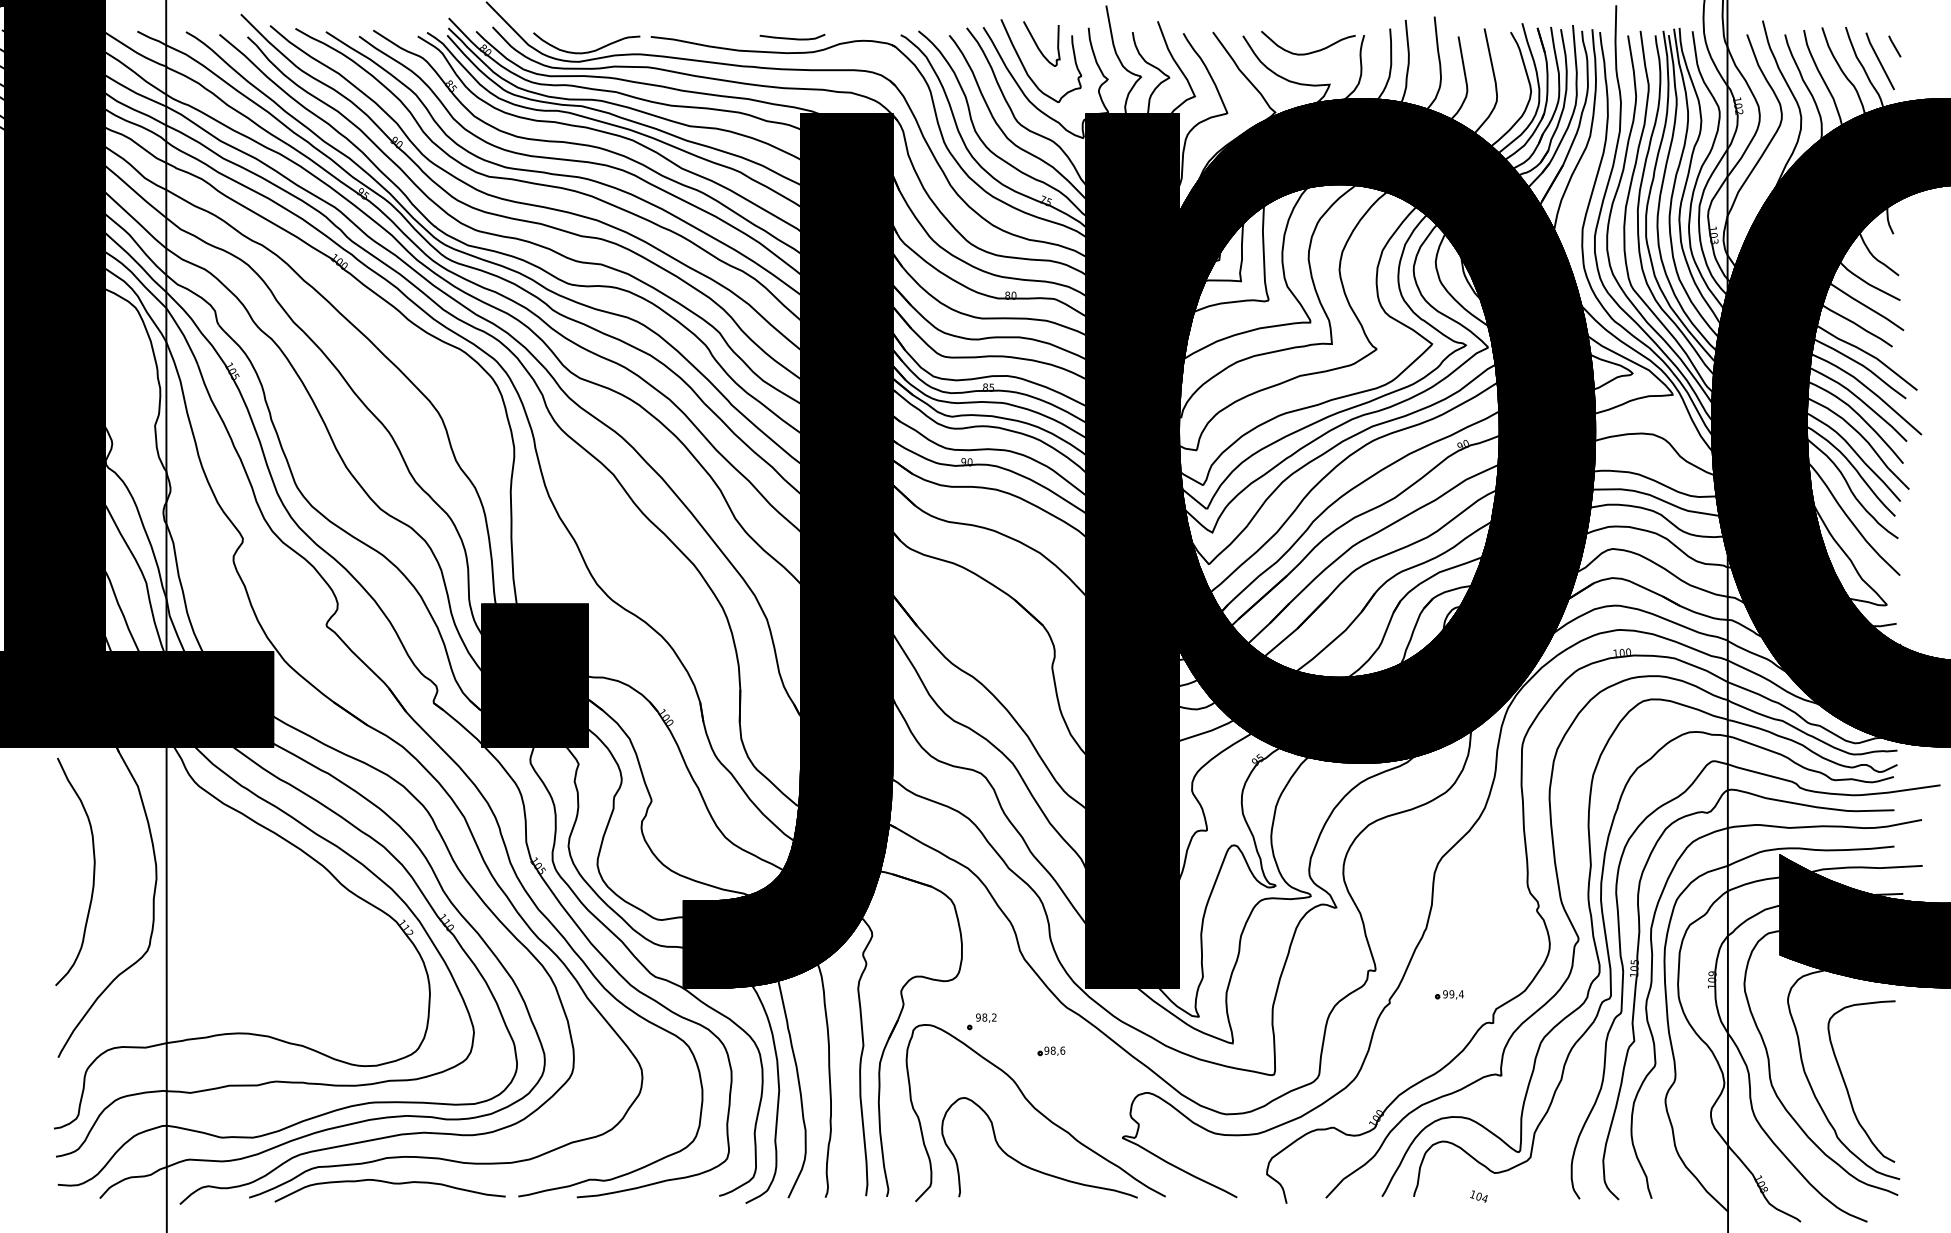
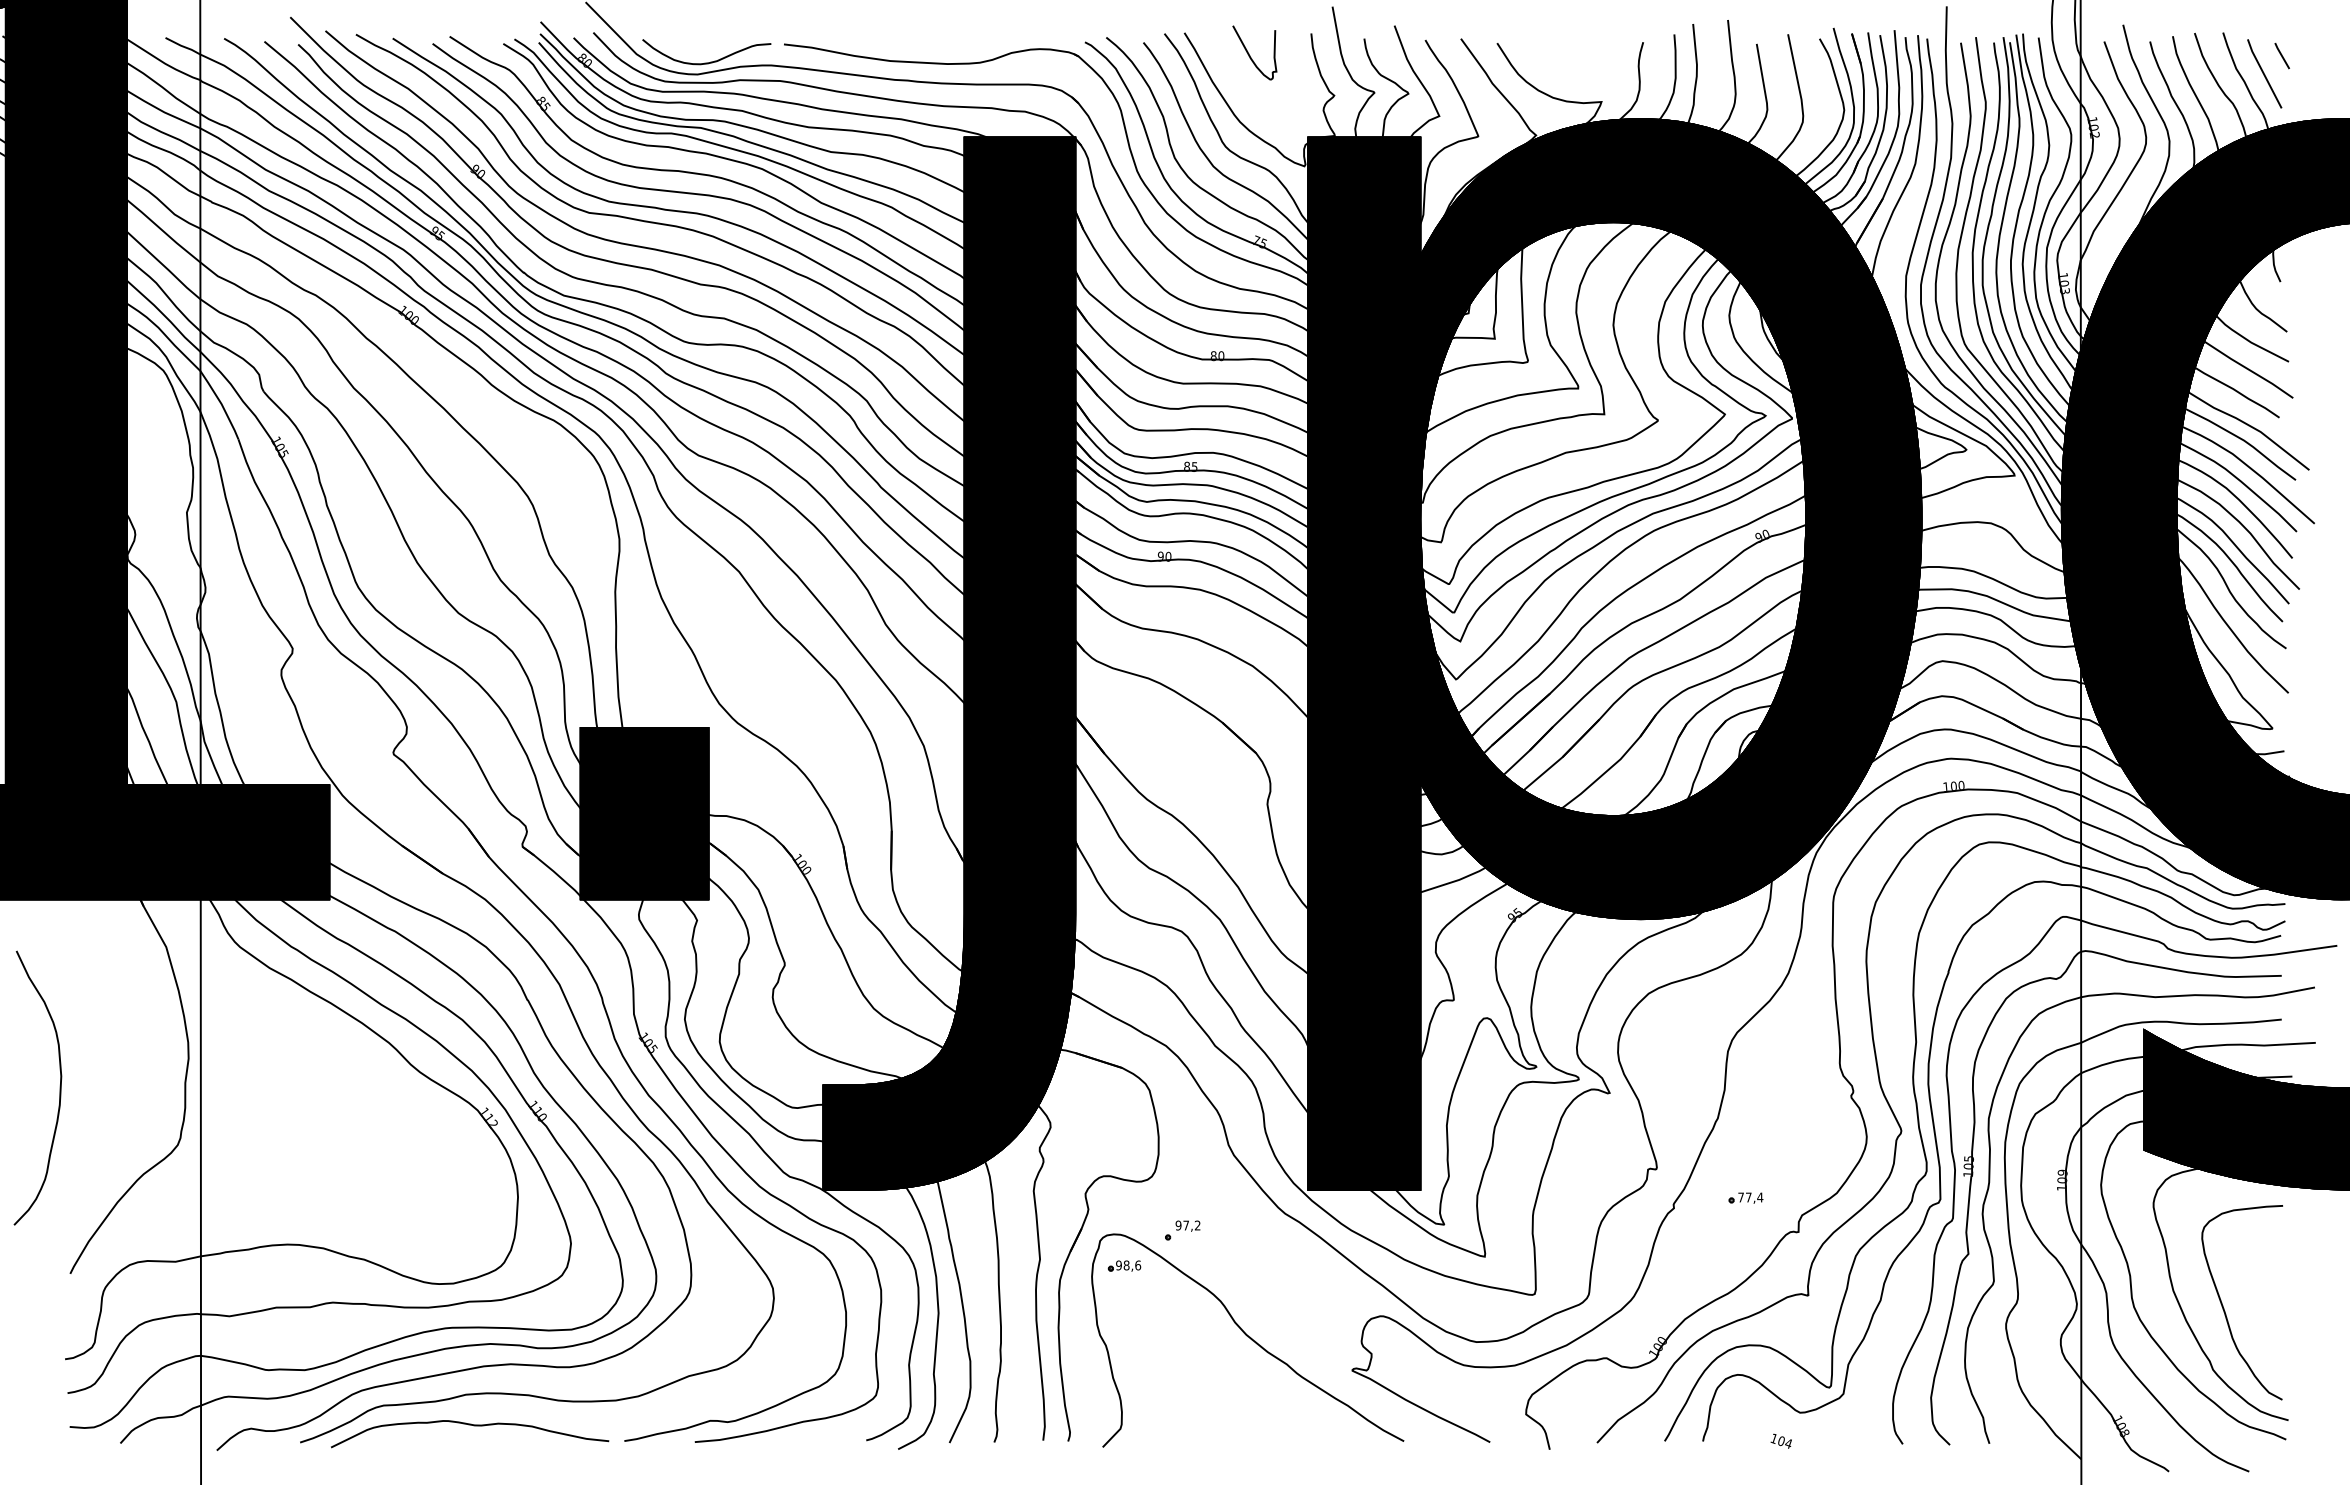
curve: (792, 38) -> (954, 46), removed
curve: (1311, 51) -> (1579, 62), removed
curve: (1025, 68) -> (1235, 82), removed
curve: (93, 871) -> (59, 1087), moved
text: (1448, 994) -> (1744, 1197), 99,4 -> 77,4
text: (985, 1017) -> (1186, 1225), 98,2 -> 97,2
part: (1051, 1050) -> (1124, 1265), moved
curve: (1029, 1166) -> (1240, 1405), removed

